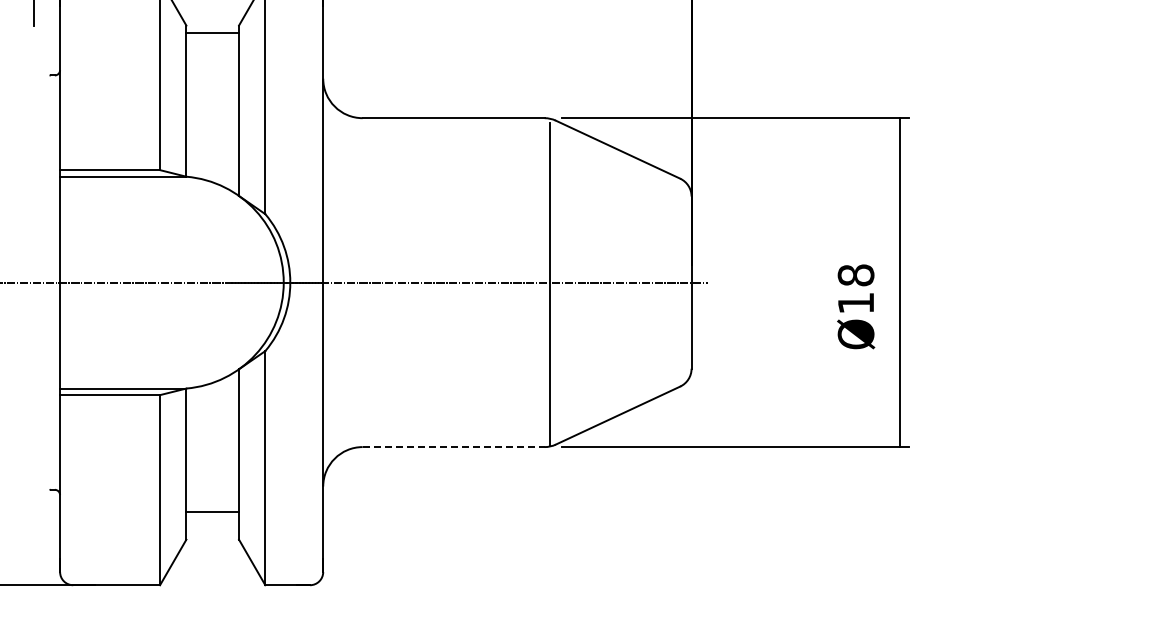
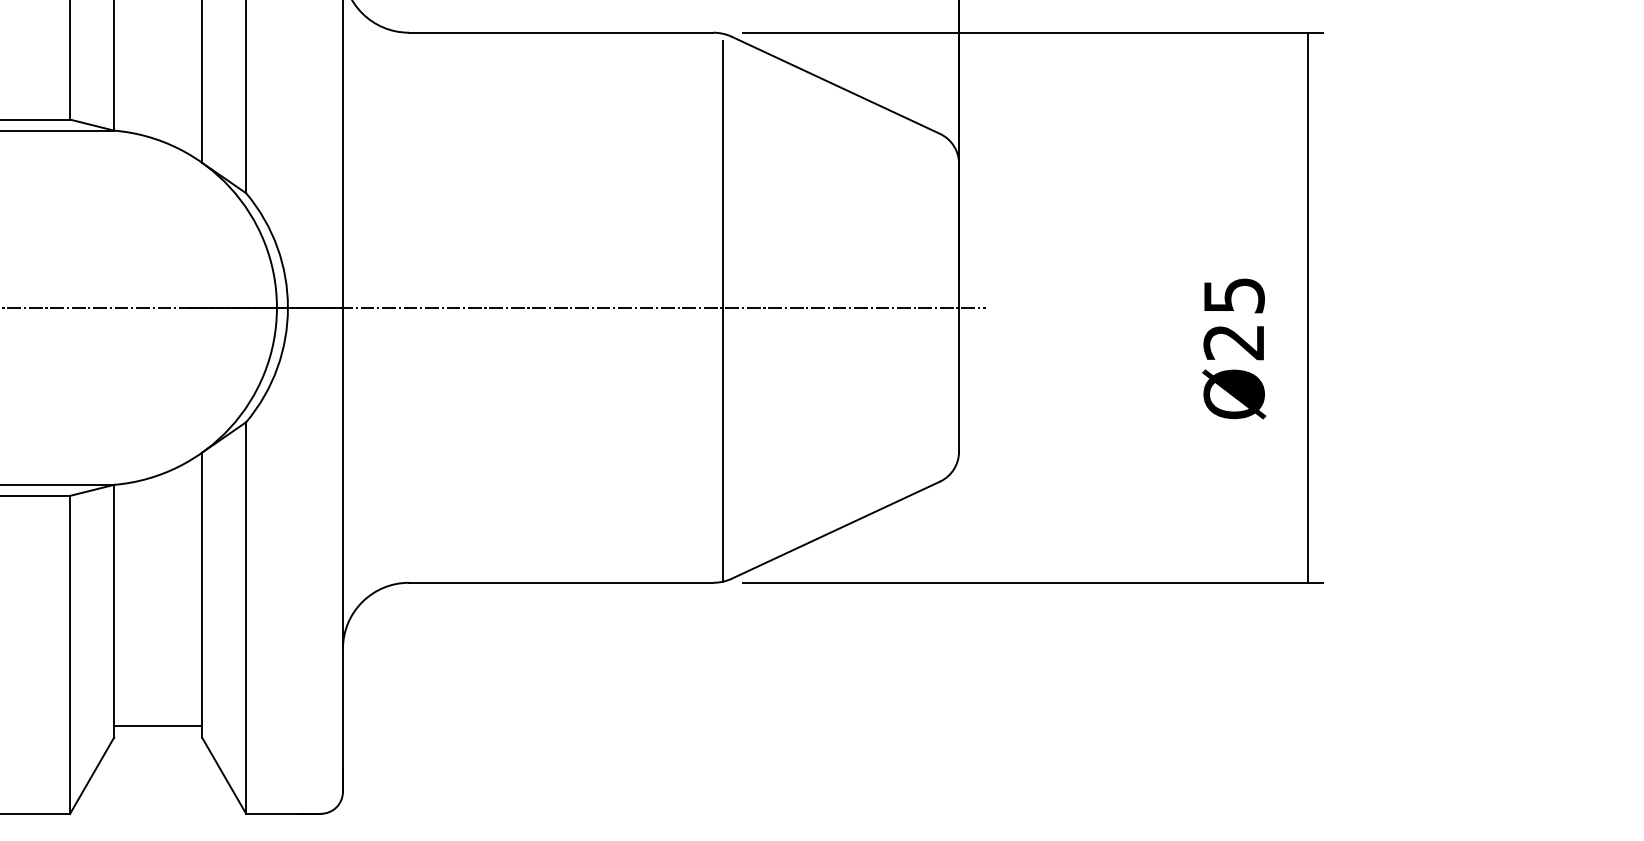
text: (855, 288) -> (1233, 317), Ø18 -> Ø25
line: (454, 447) -> (562, 583), dashed -> solid
line: (212, 511) -> (157, 725), moved

